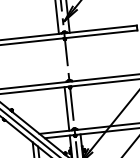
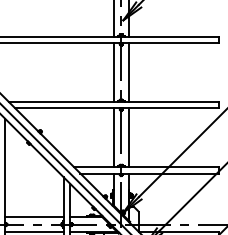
line: (72, 59) -> (128, 72), added
line: (62, 60) -> (114, 72), added
line: (77, 107) -> (128, 137), added

